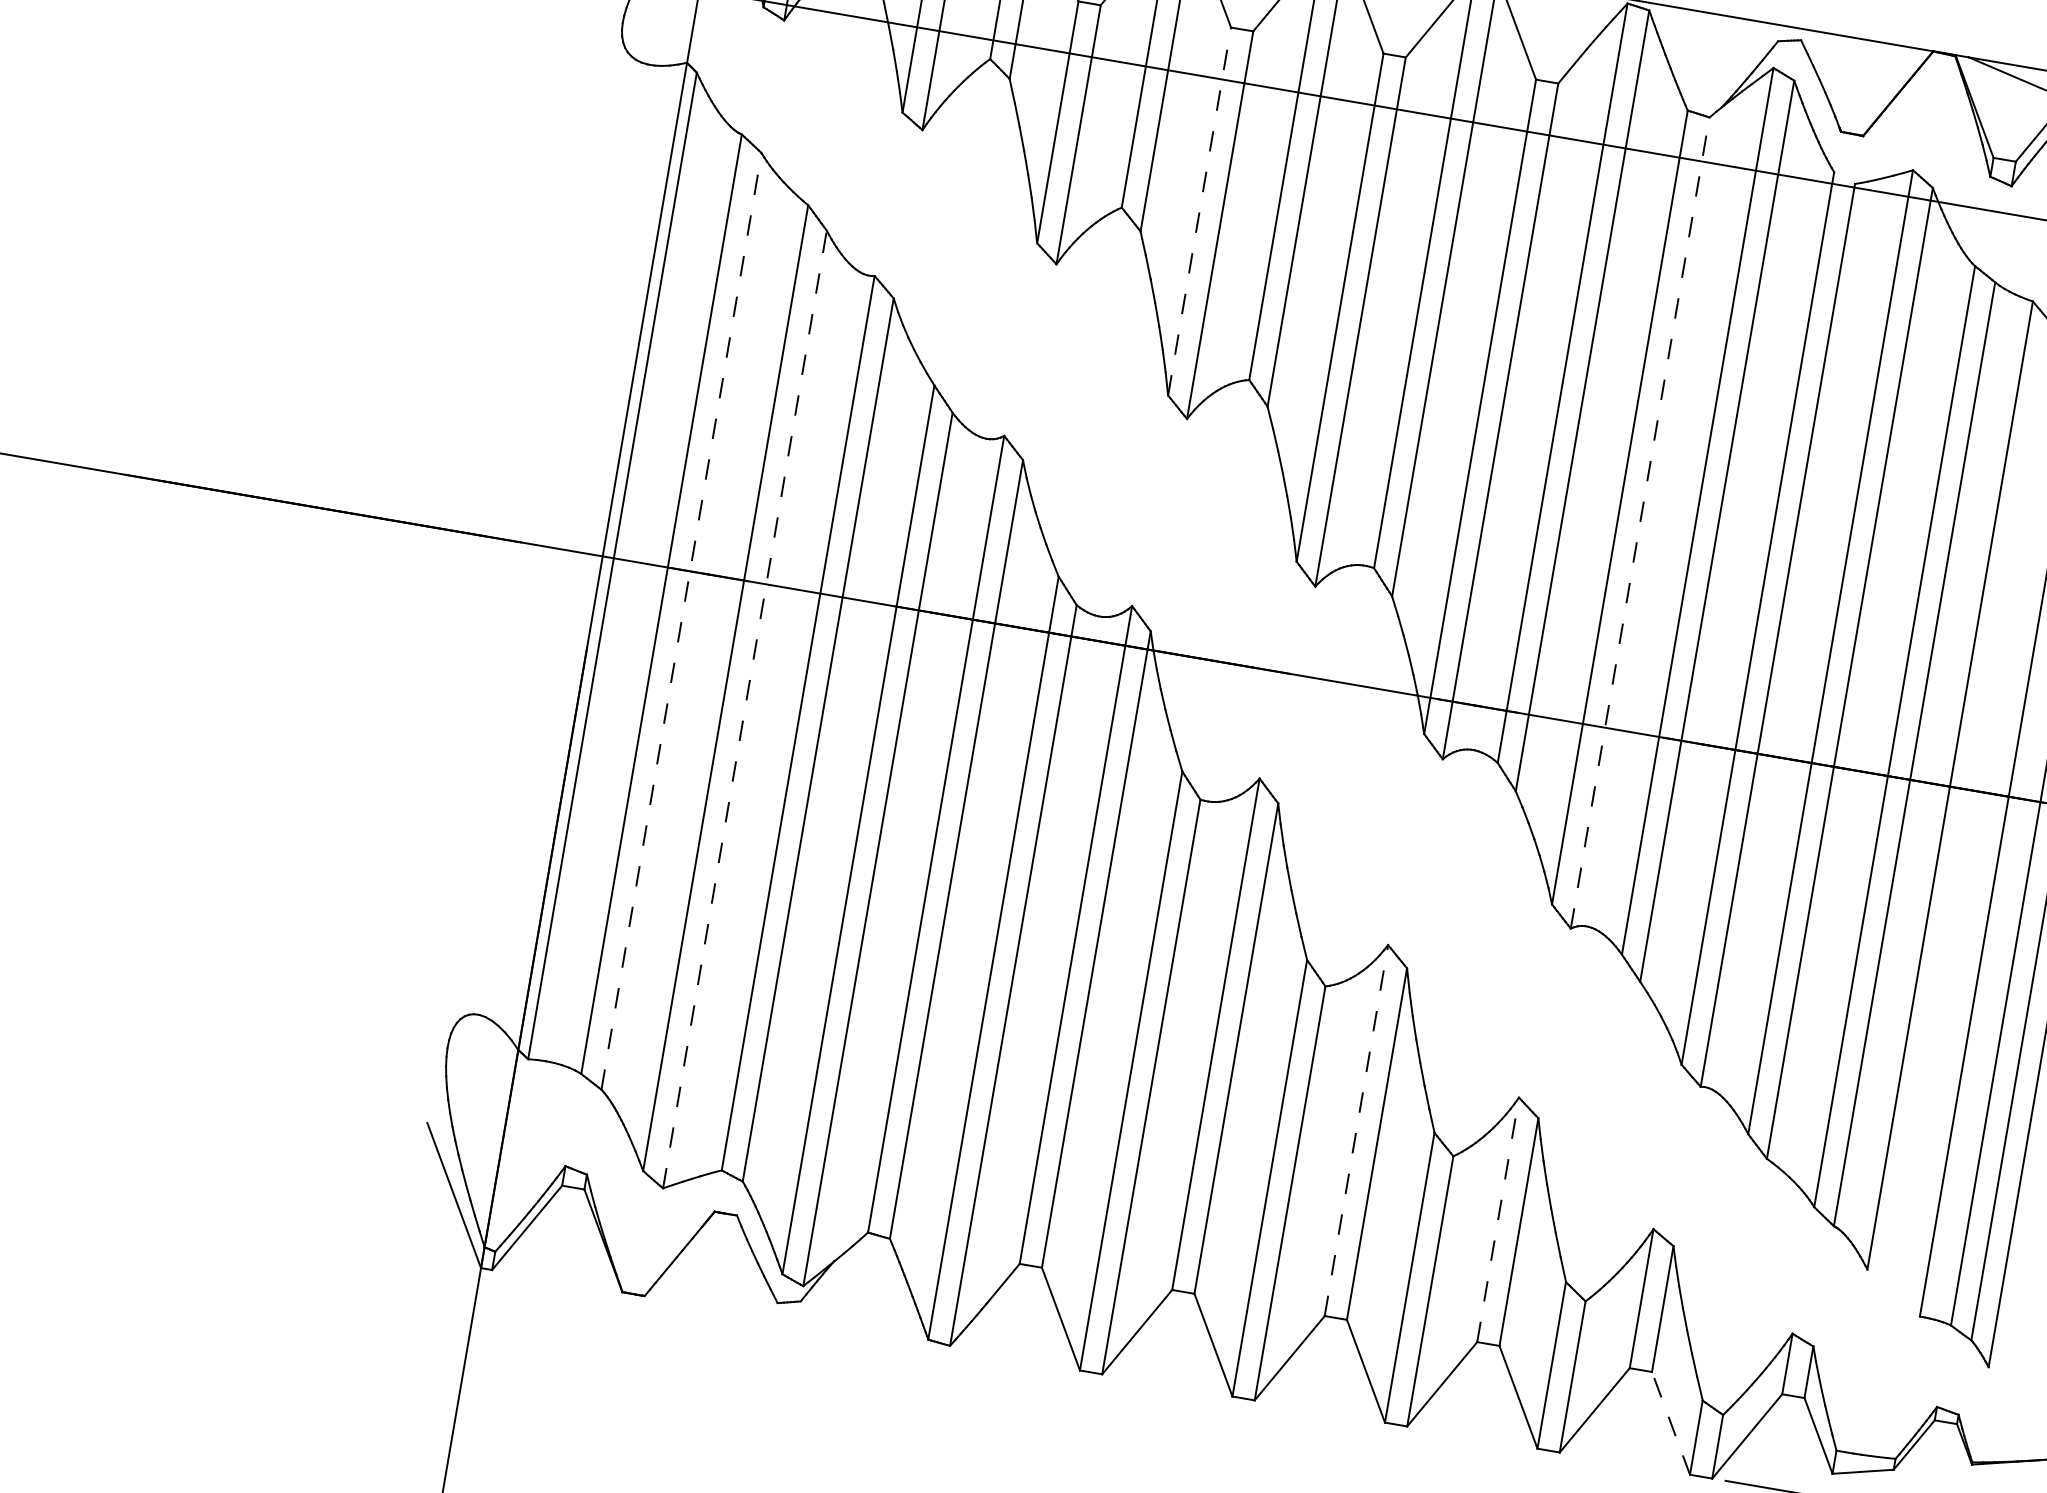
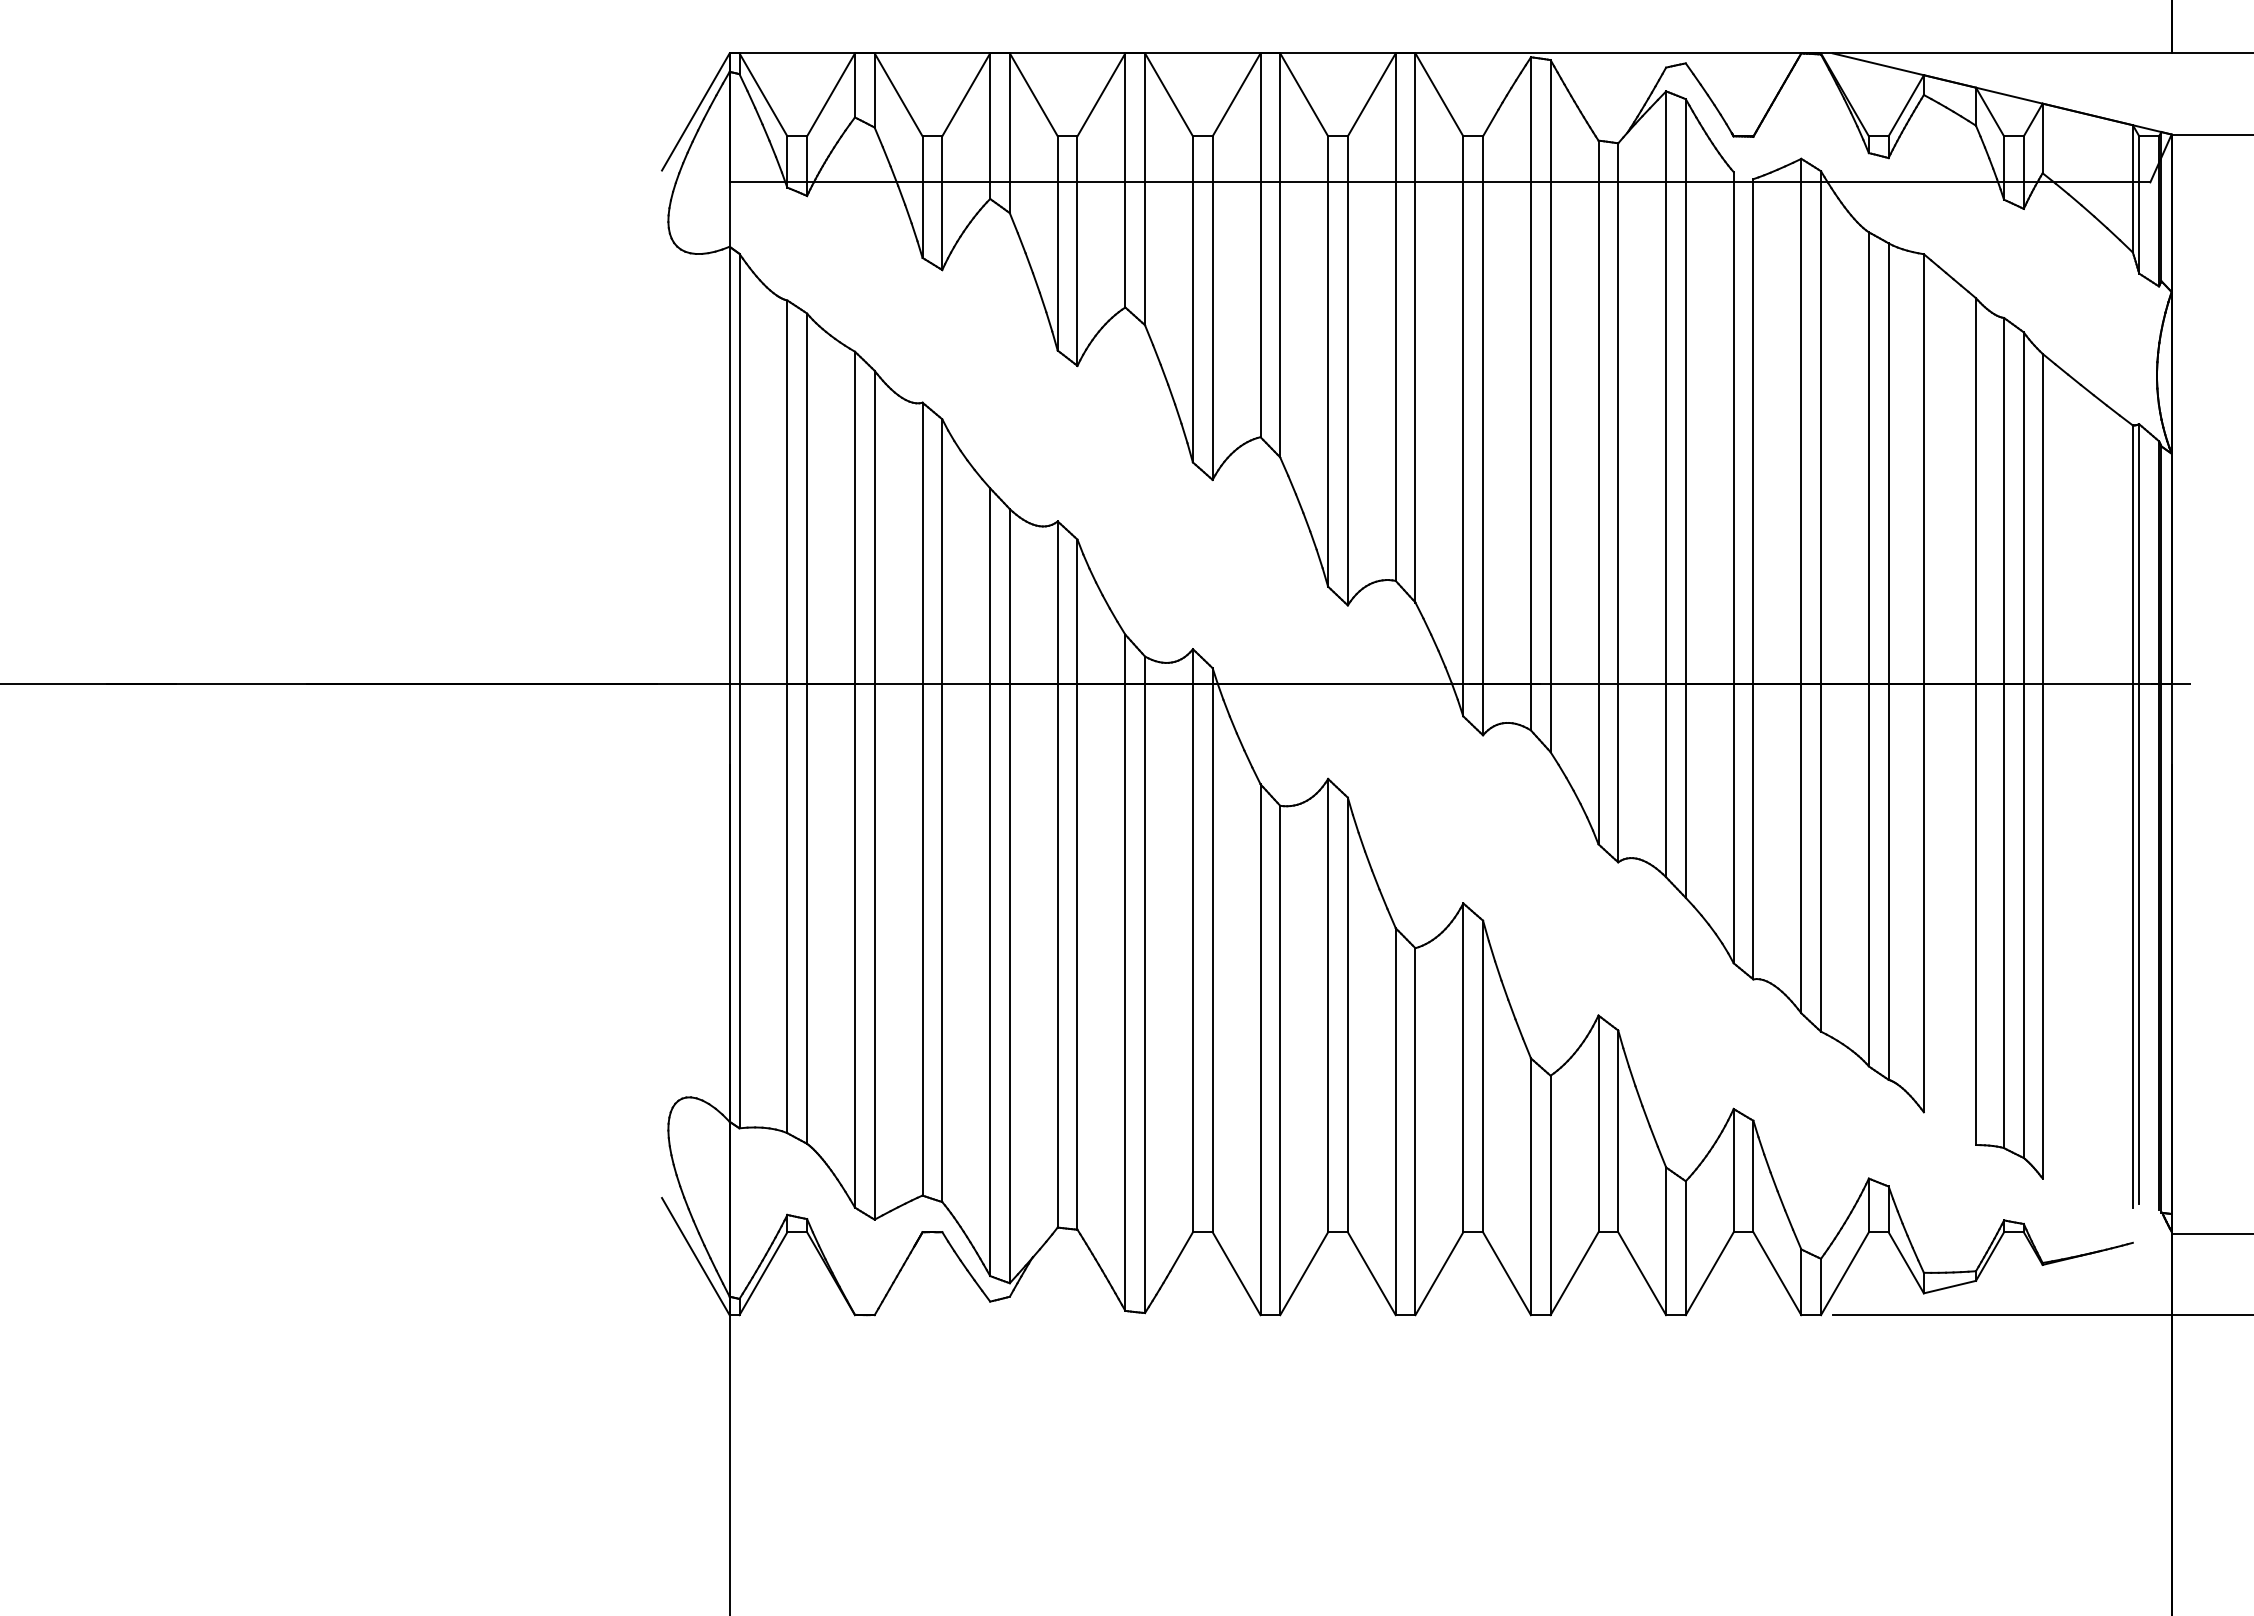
line: (1199, 210) -> (1192, 298), dashed -> solid
line: (1640, 522) -> (1618, 502), dashed -> solid
line: (682, 621) -> (807, 728), dashed -> solid
line: (744, 708) -> (874, 794), dashed -> solid
line: (1356, 1130) -> (1463, 1067), dashed -> solid
line: (1498, 1219) -> (1598, 1123), dashed -> solid
line: (1671, 1423) -> (1777, 1273), dashed -> solid

